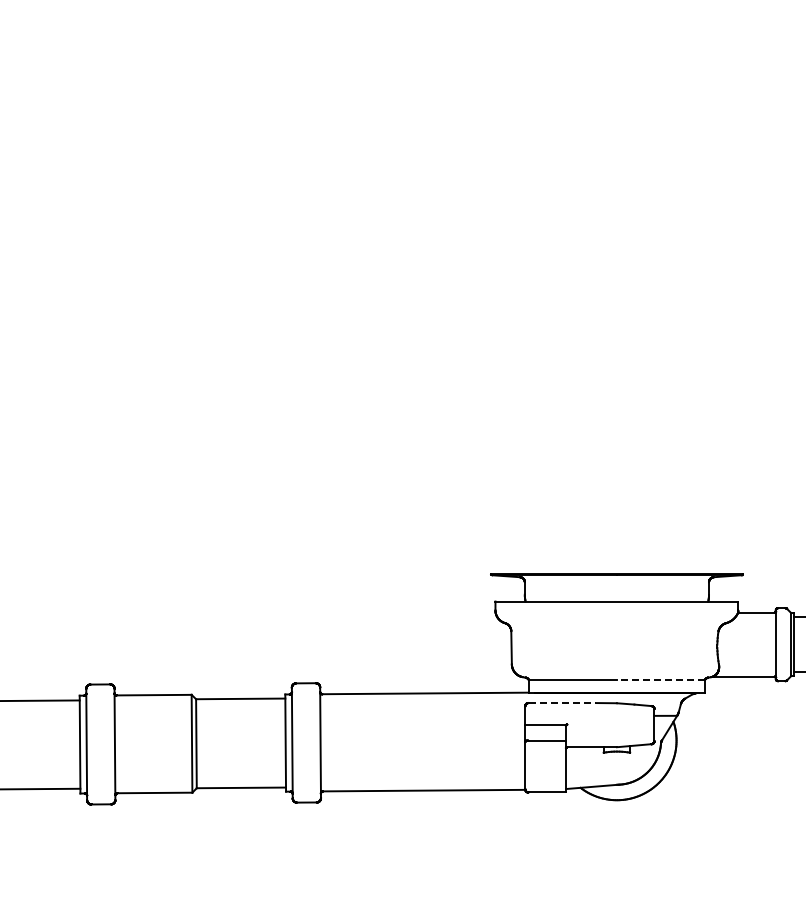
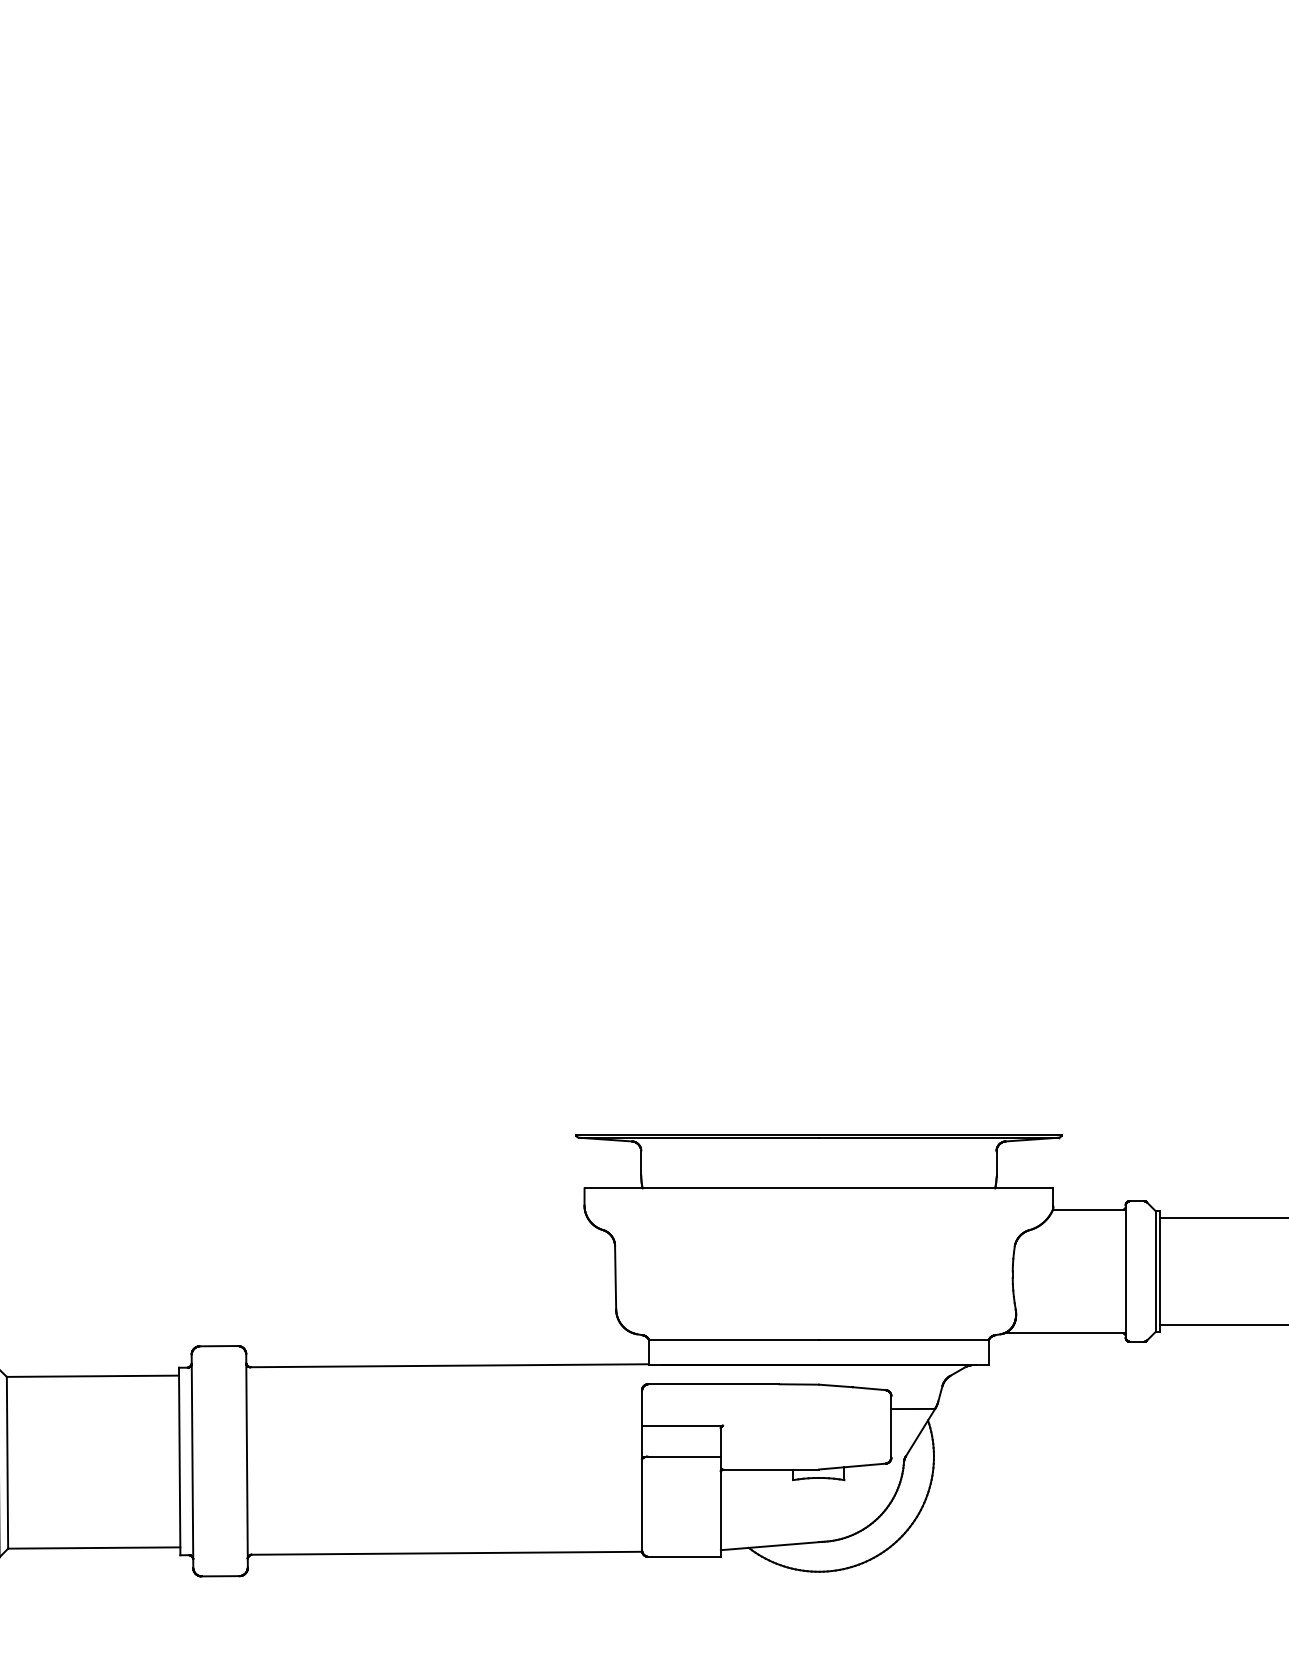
line: (660, 679) -> (902, 1338), dashed -> solid
line: (562, 703) -> (713, 1385), dashed -> solid

